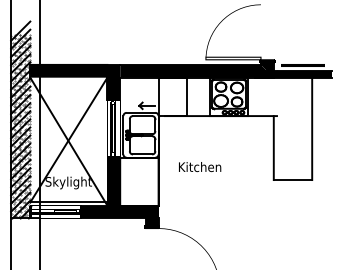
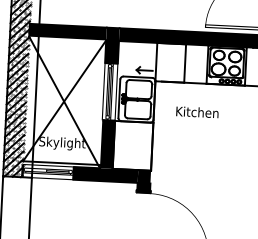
text: (200, 167) -> (197, 112), moved

